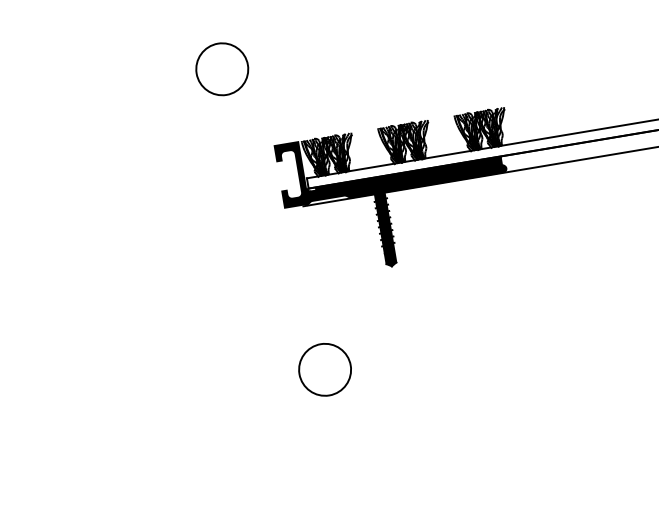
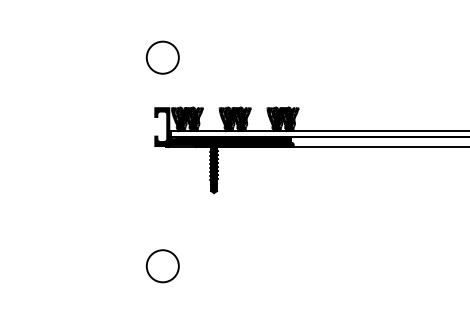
circle: (221, 69) -> (162, 57), moved
circle: (324, 370) -> (162, 266), moved

